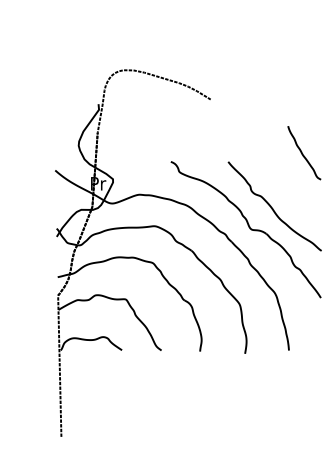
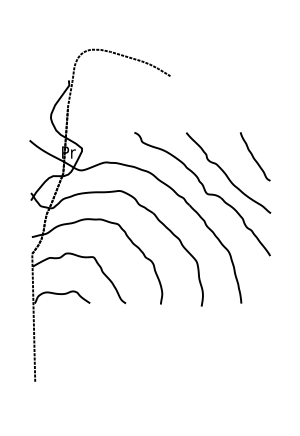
curve: (303, 153) -> (254, 157), moved

